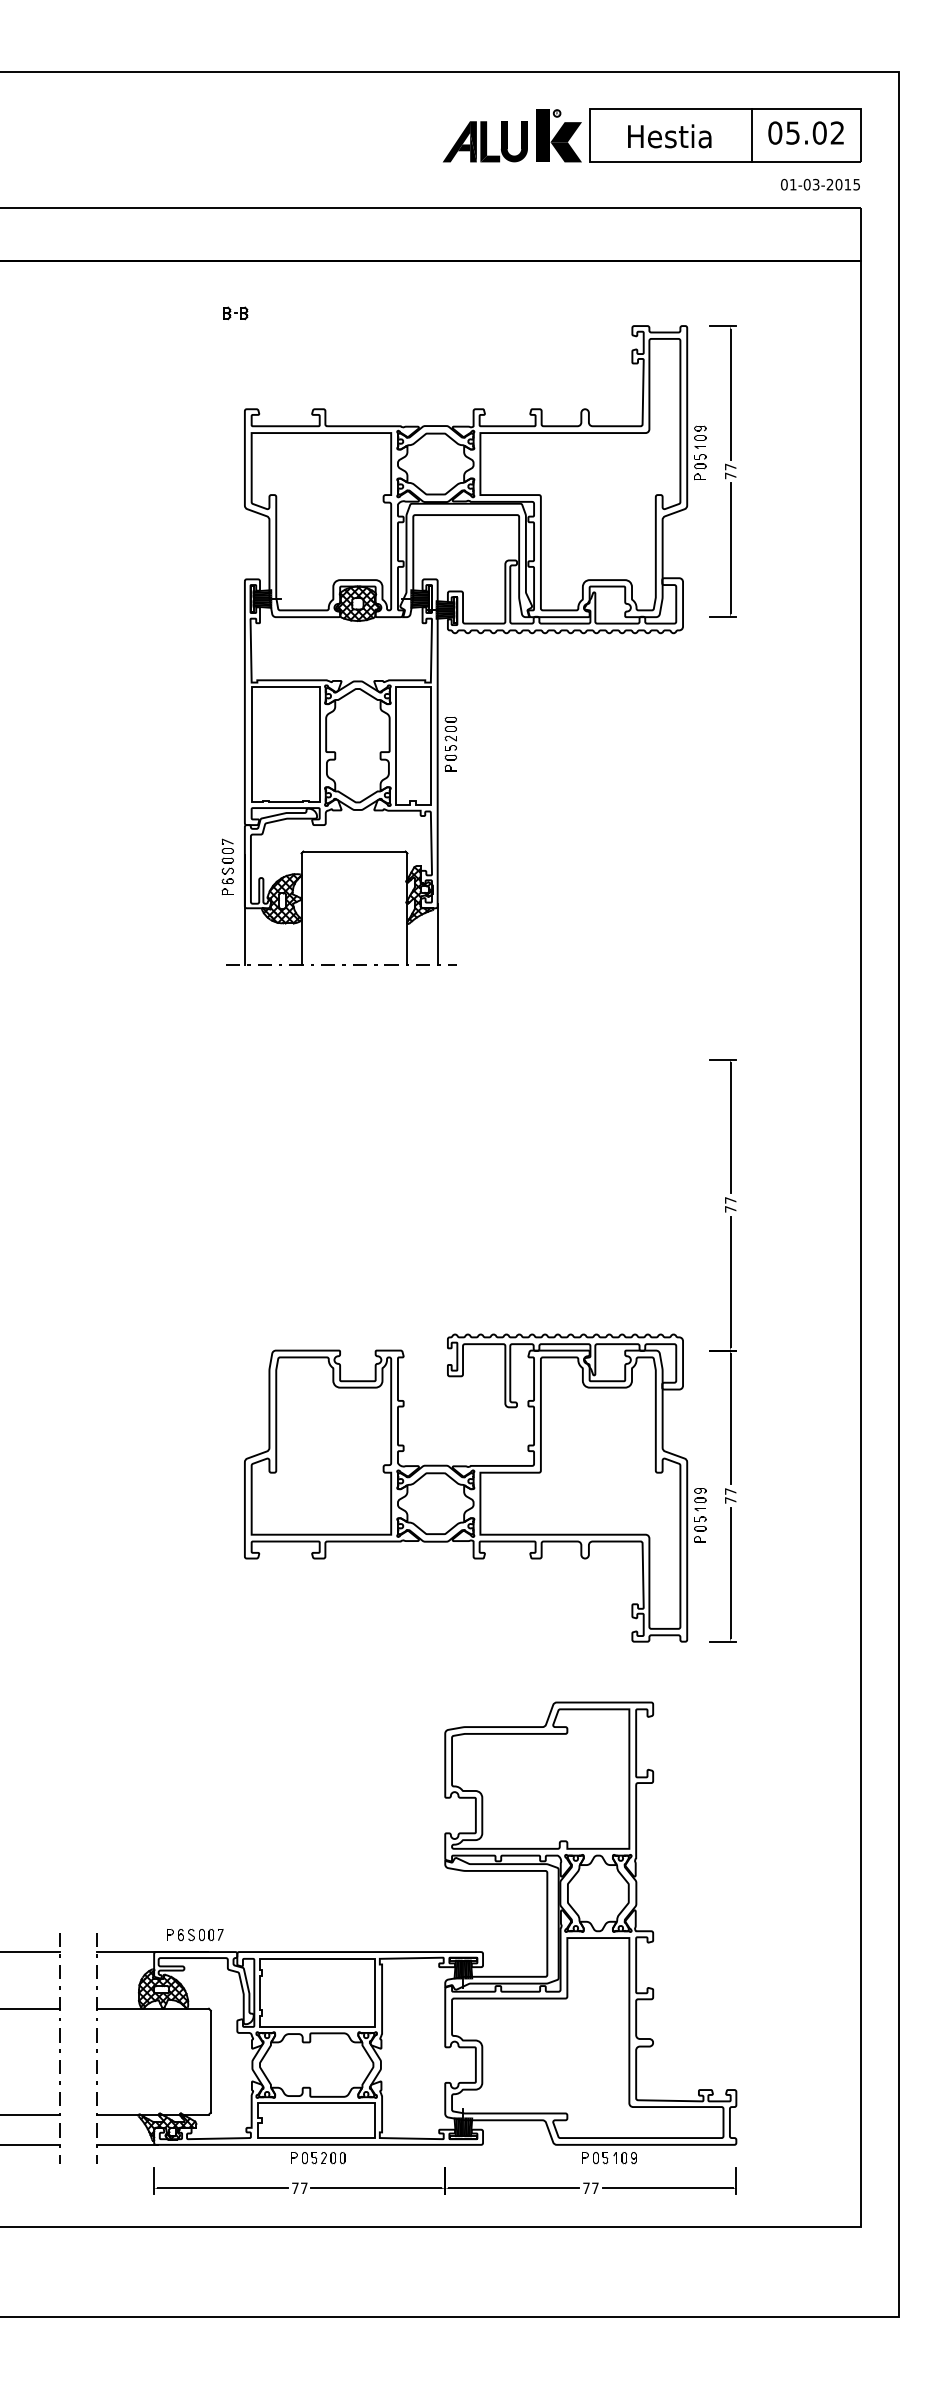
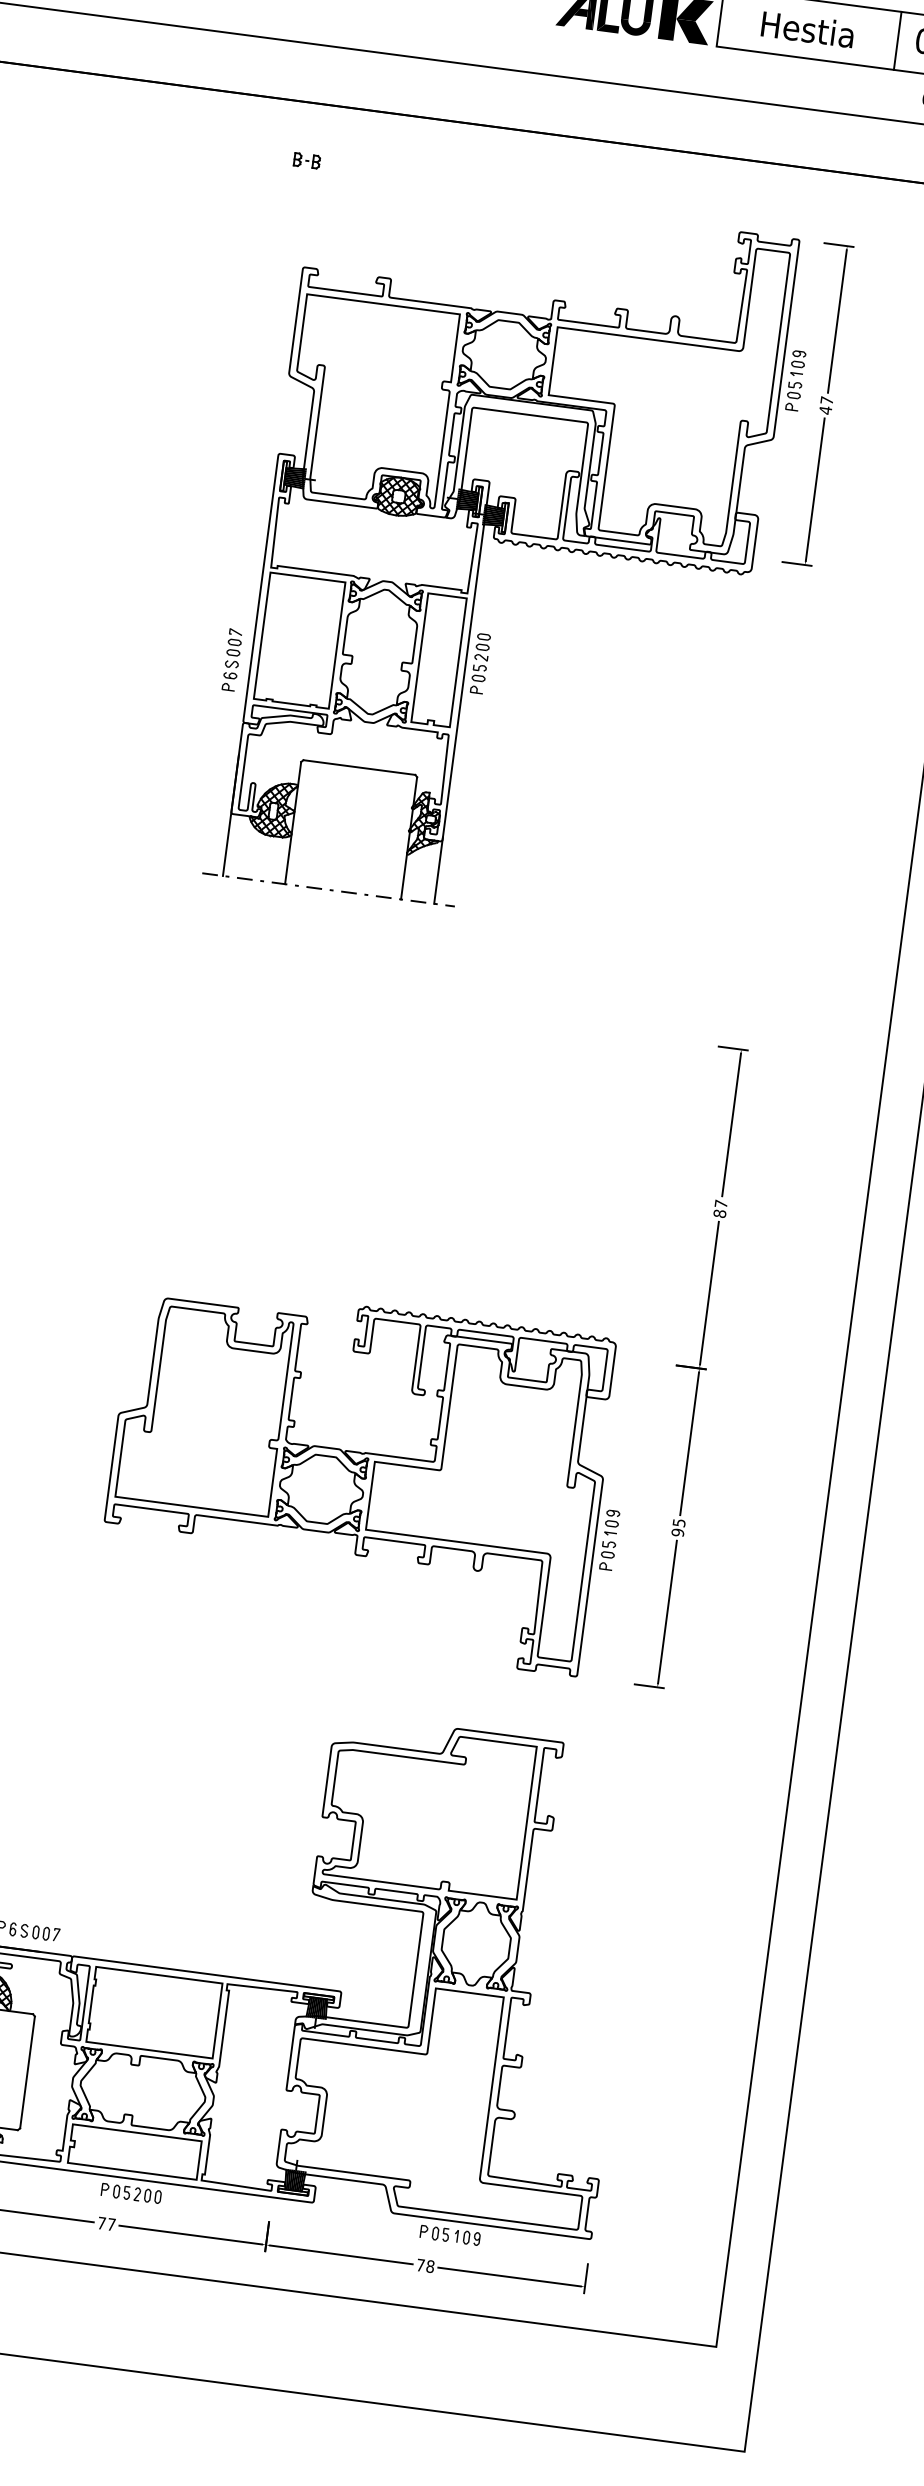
text: (730, 475) -> (825, 409), 77 -> 47
part: (227, 866) -> (232, 659), moved
text: (730, 1209) -> (719, 1213), 77 -> 87
part: (475, 1487) -> (367, 1477), moved
text: (730, 1495) -> (678, 1527), 77 -> 95
text: (594, 2188) -> (429, 2266), 77 -> 78

